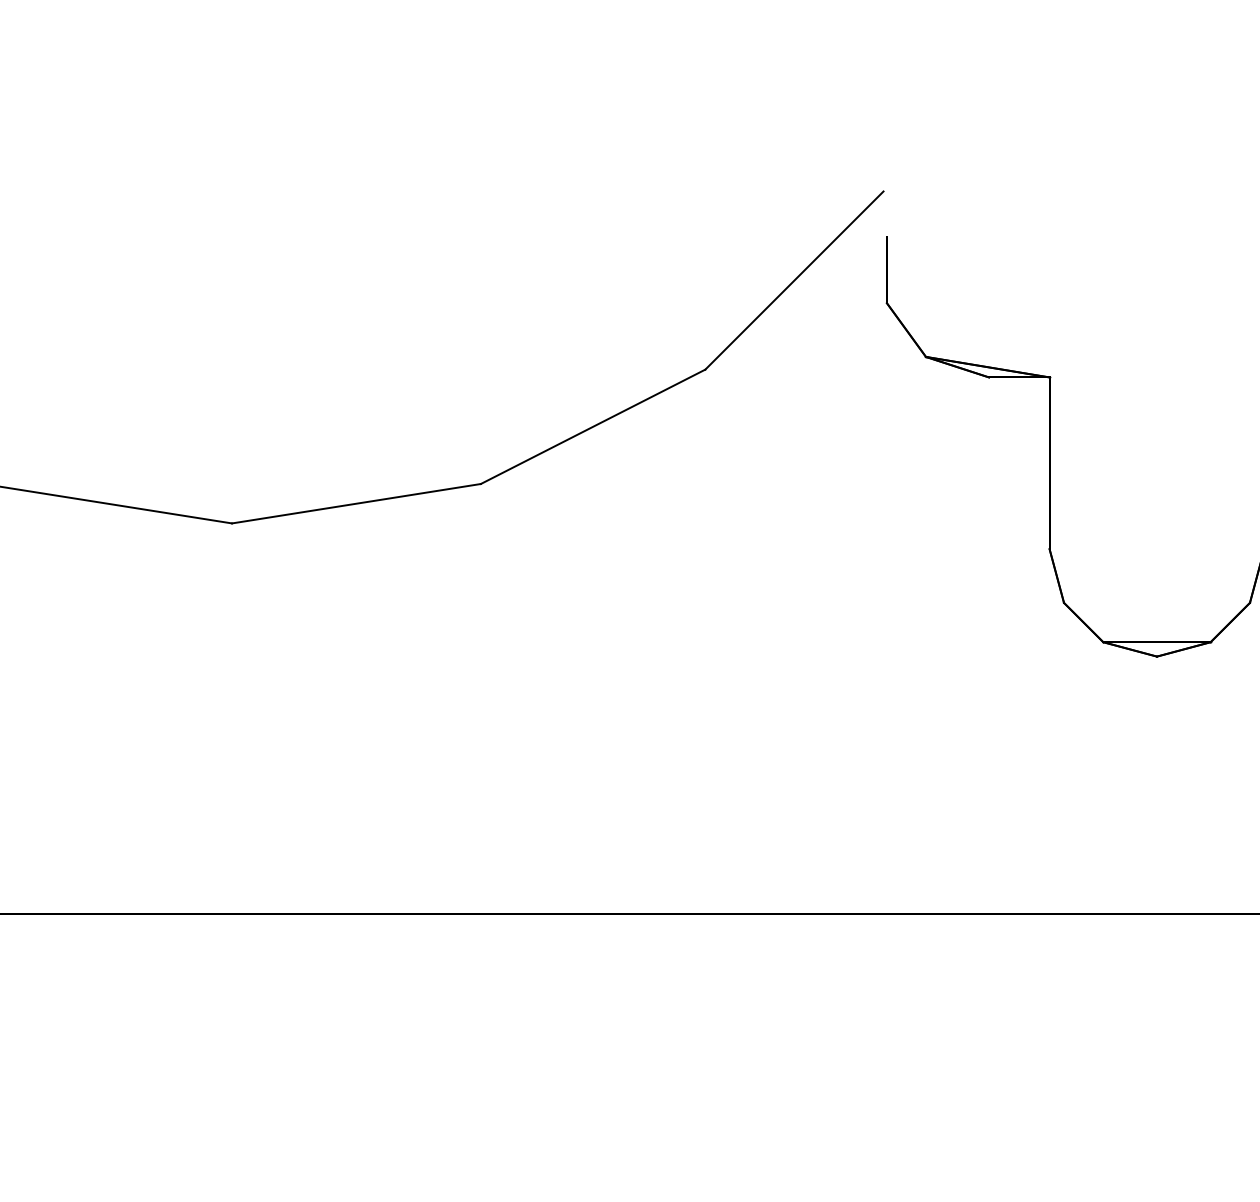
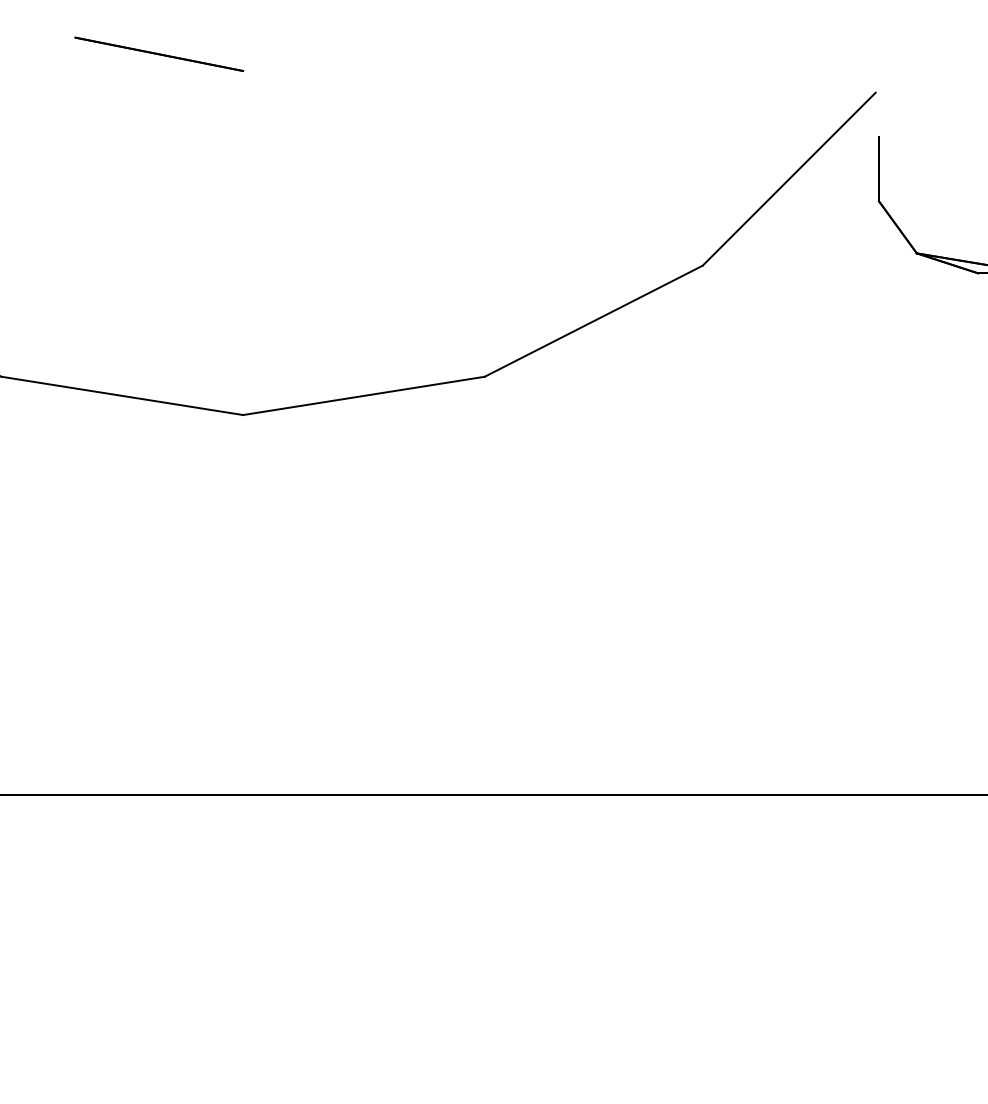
line: (145, 151) -> (159, 53), added

